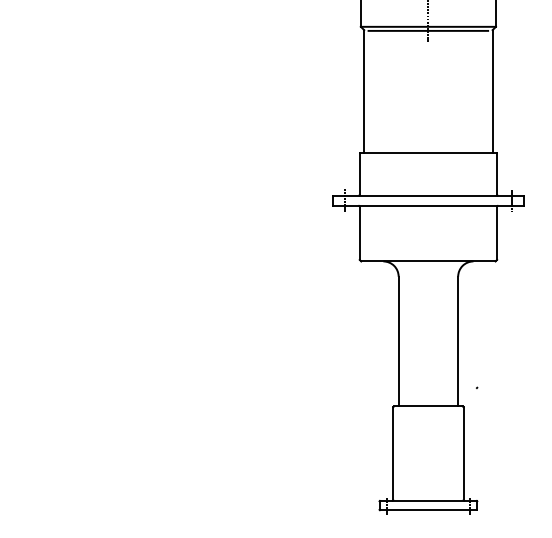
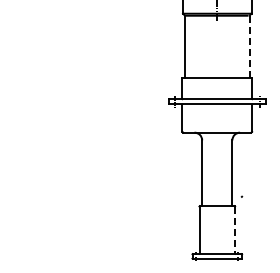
line: (491, 91) -> (249, 46), solid -> dashed
line: (464, 454) -> (235, 230), solid -> dashed

